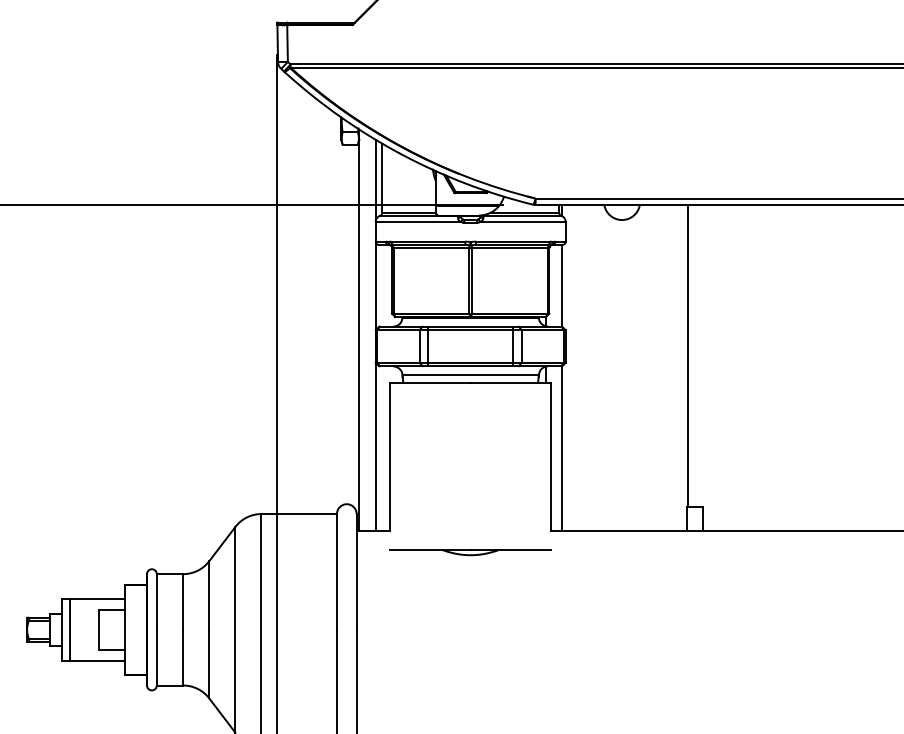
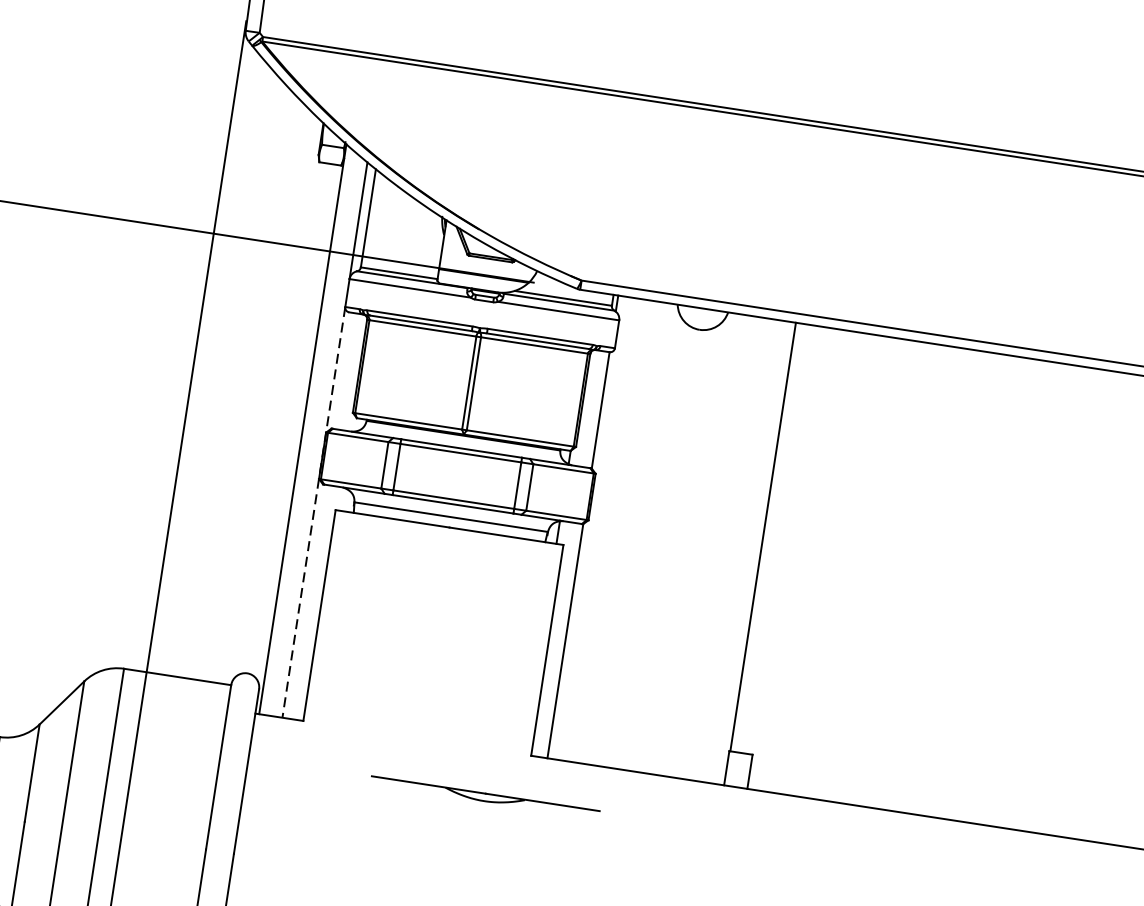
line: (375, 386) -> (313, 512), solid -> dashed
part: (470, 552) -> (484, 797), moved

